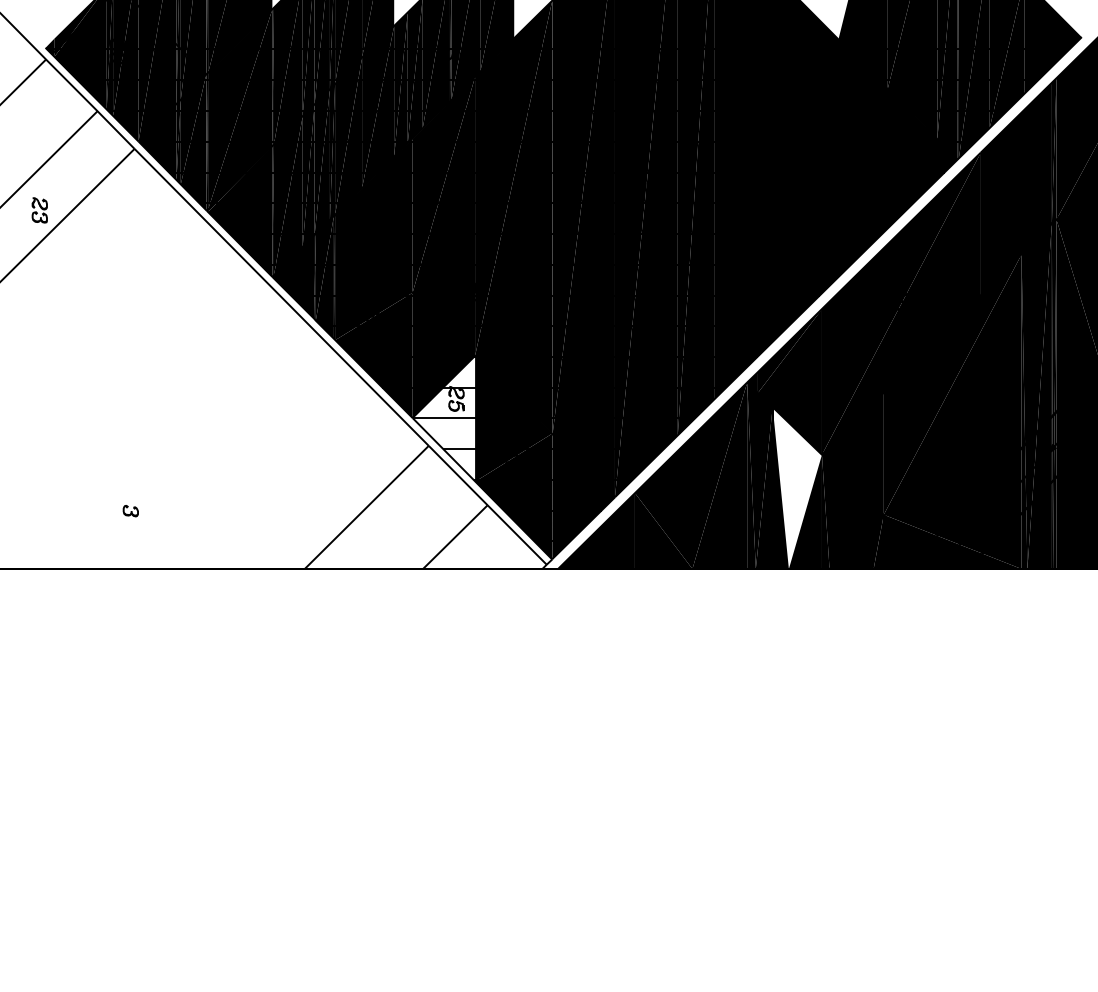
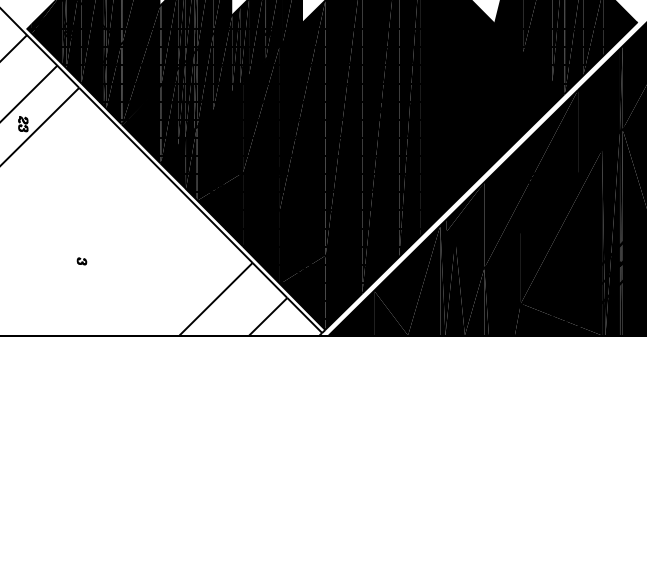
fill: (443, 417) -> (261, 246), added
fill: (796, 487) -> (469, 287), added
part: (130, 511) -> (81, 261), moved

